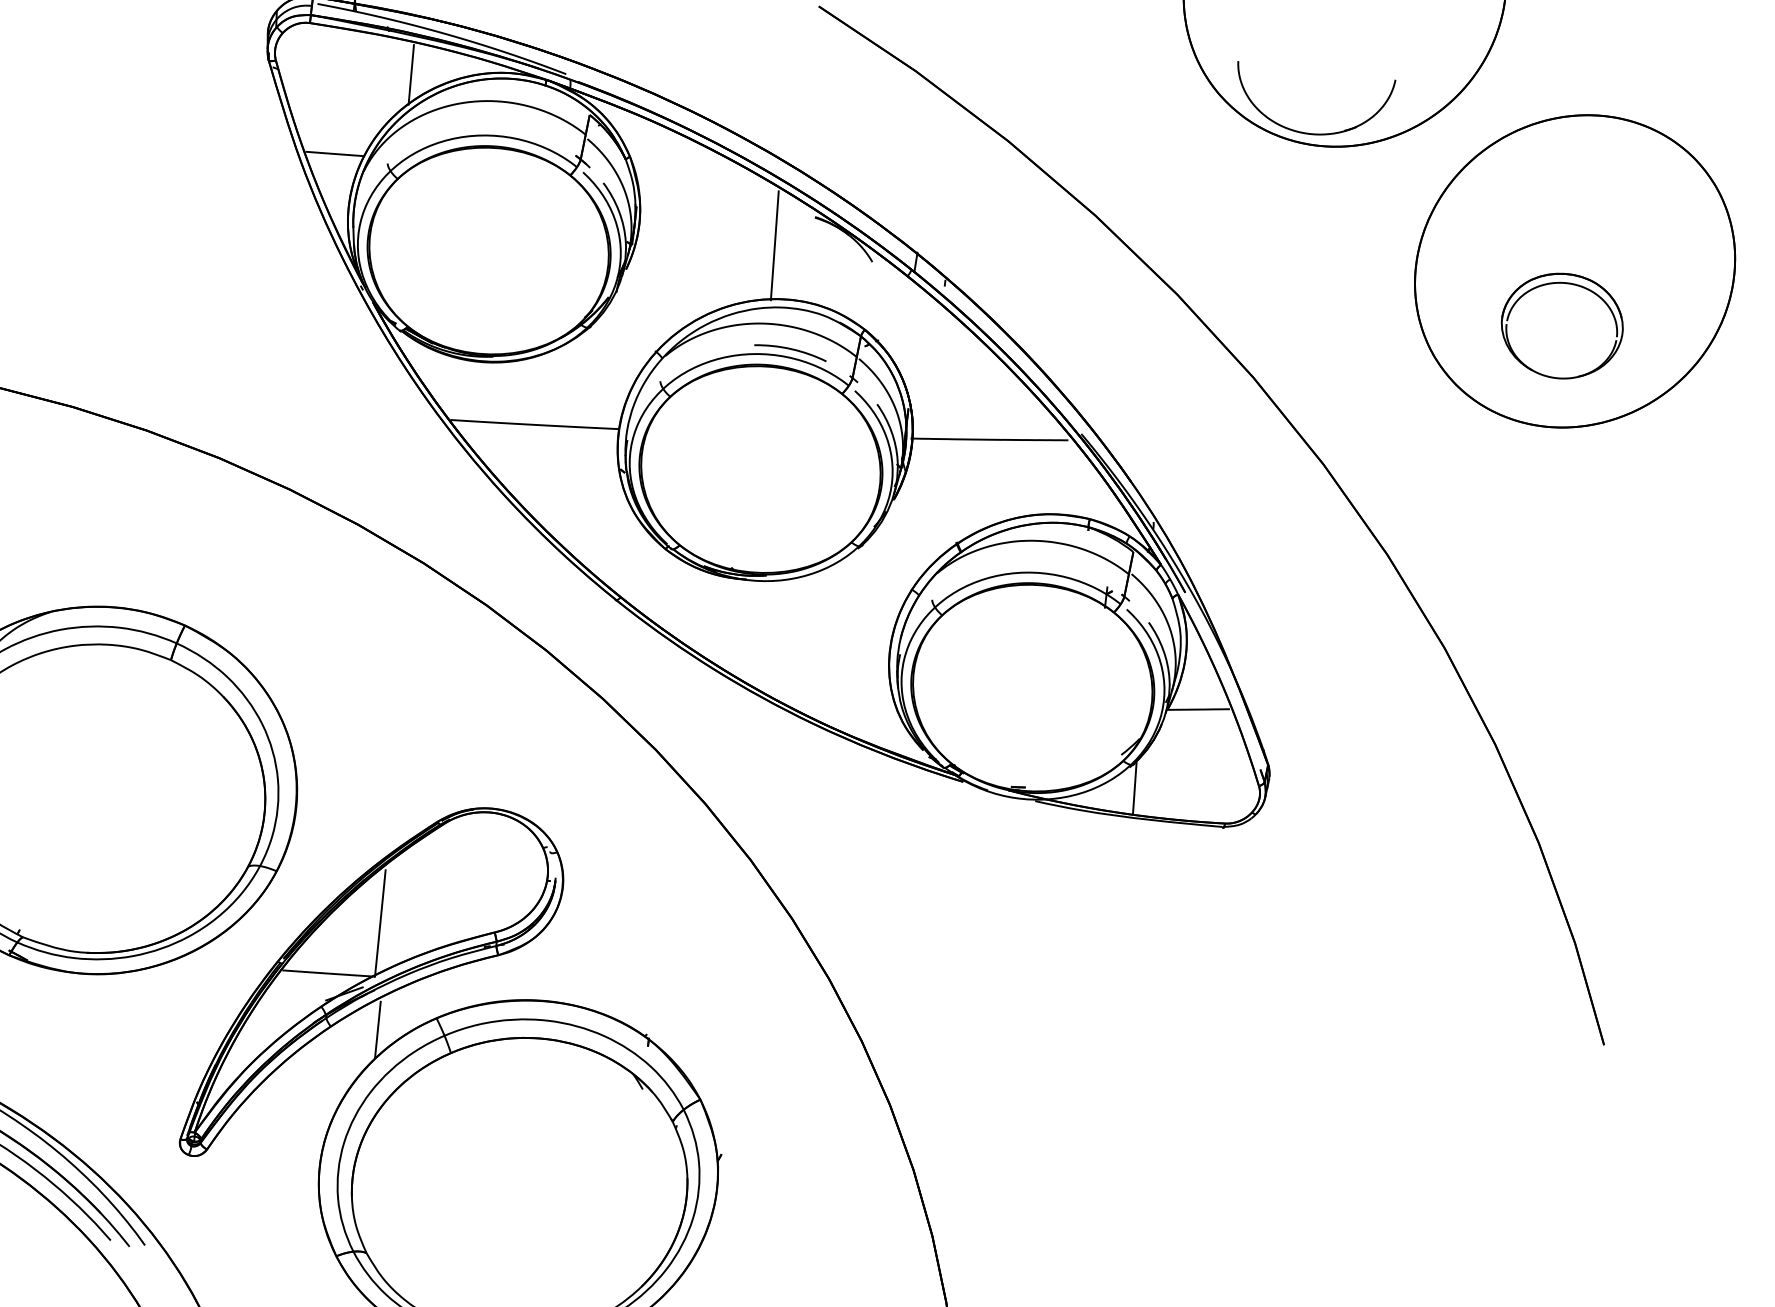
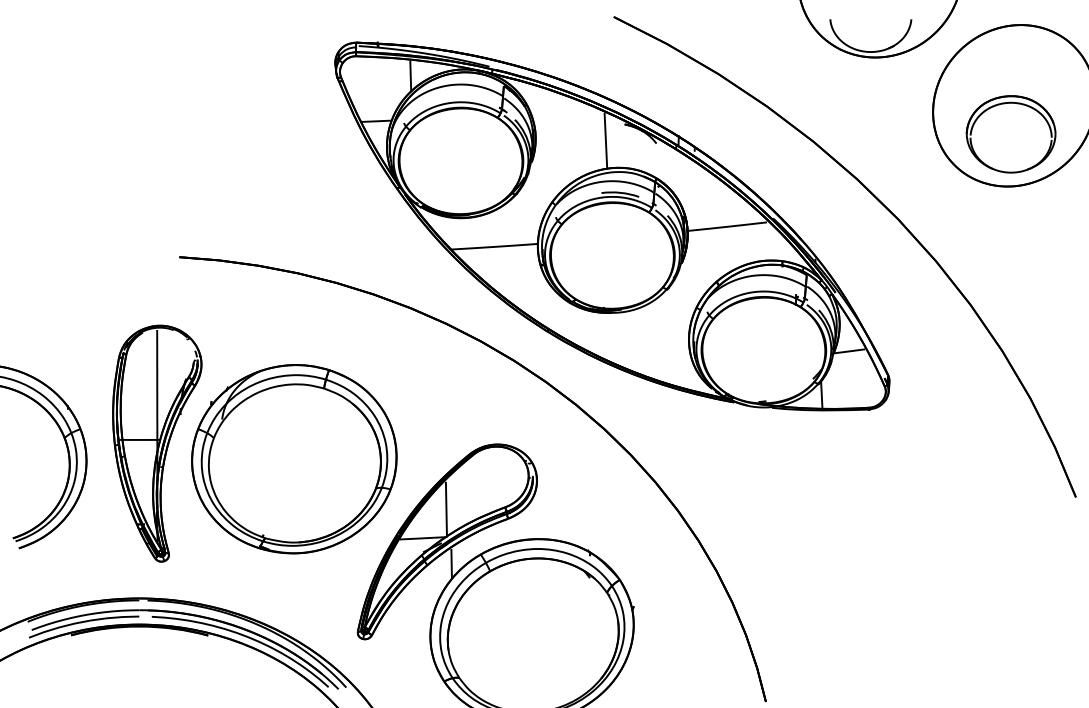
part: (1561, 326) -> (1010, 134), size x1.43

